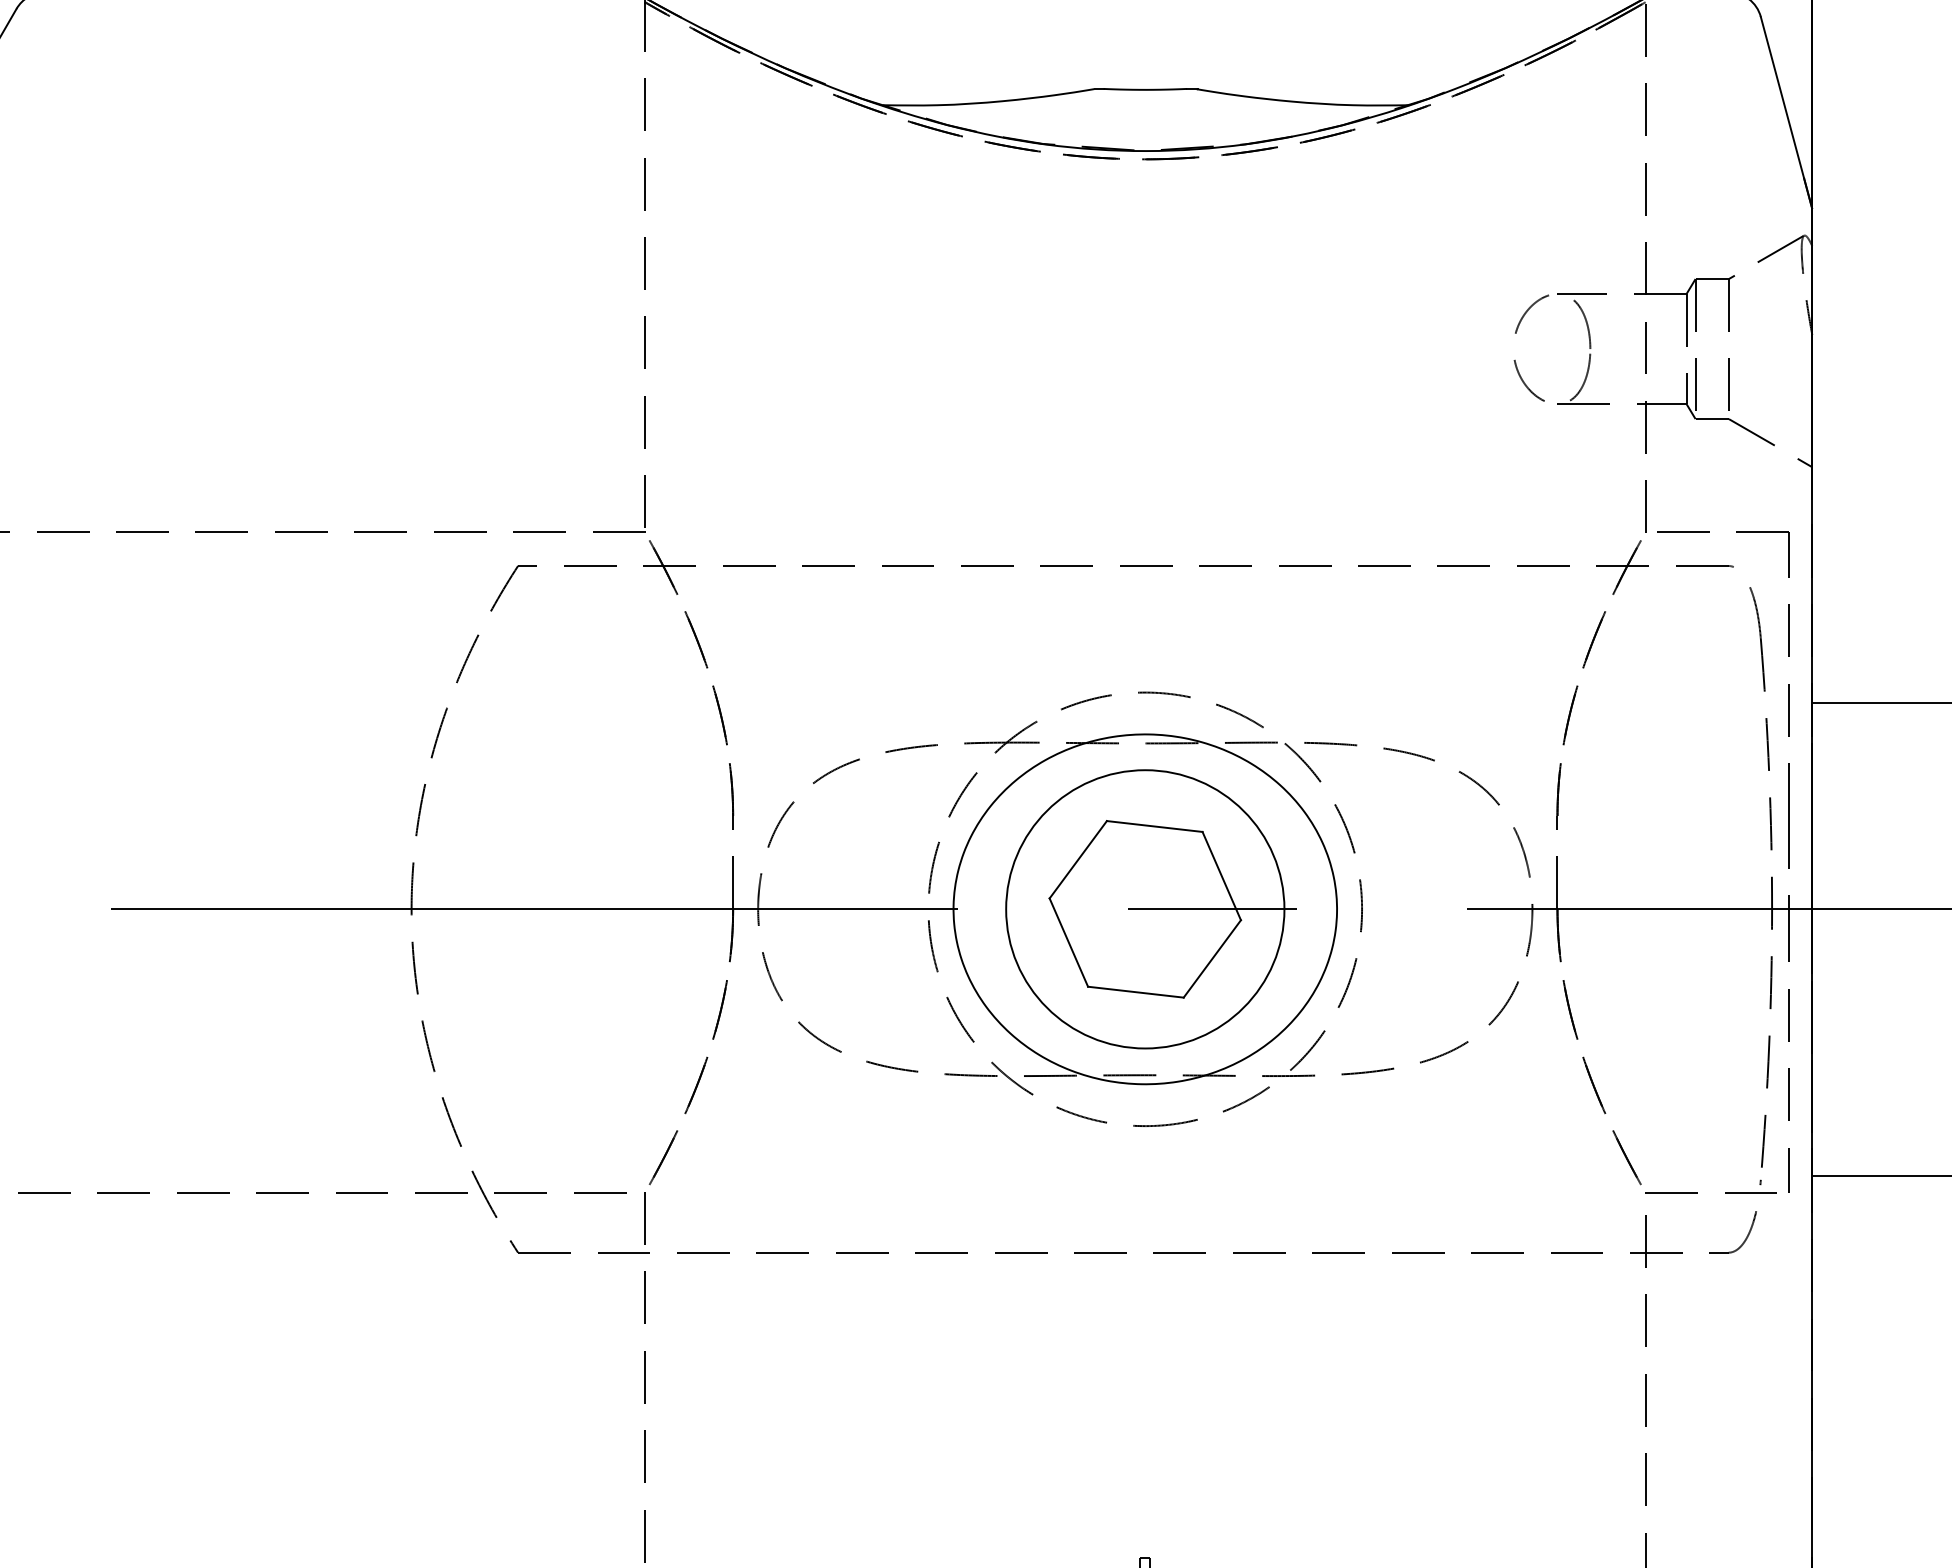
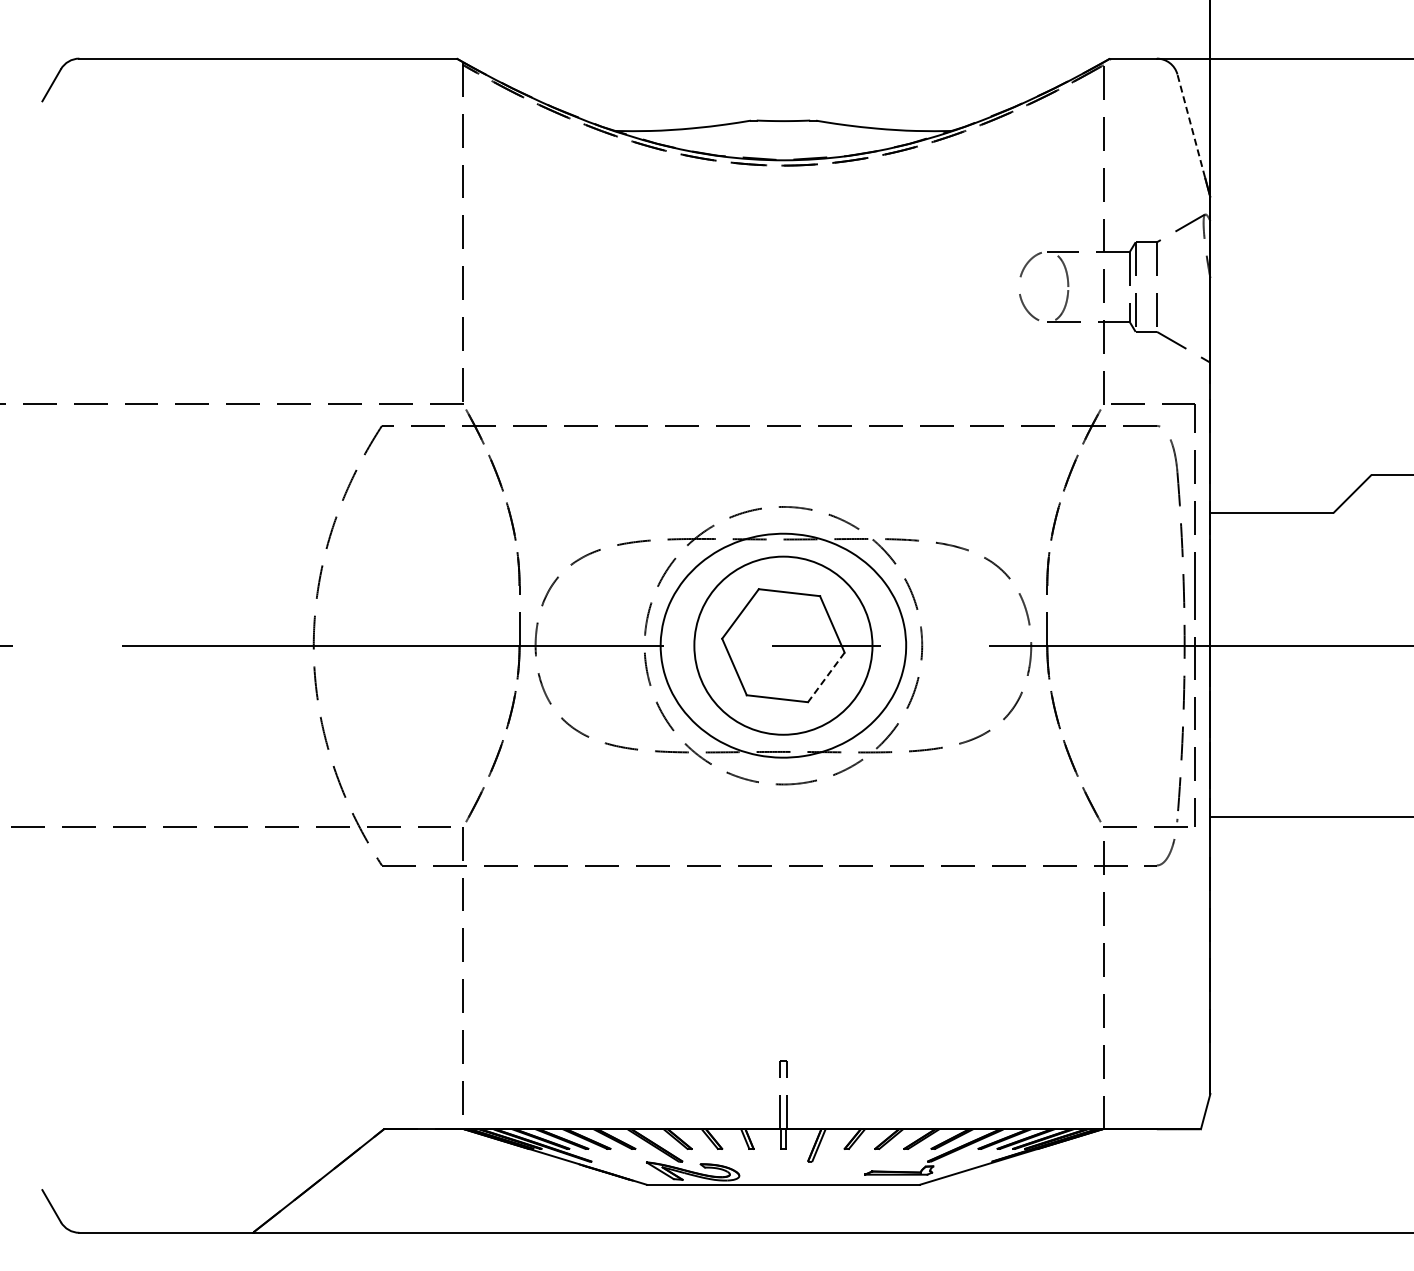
line: (1782, 96) -> (1191, 125), solid -> dashed
line: (1212, 958) -> (826, 677), solid -> dashed

